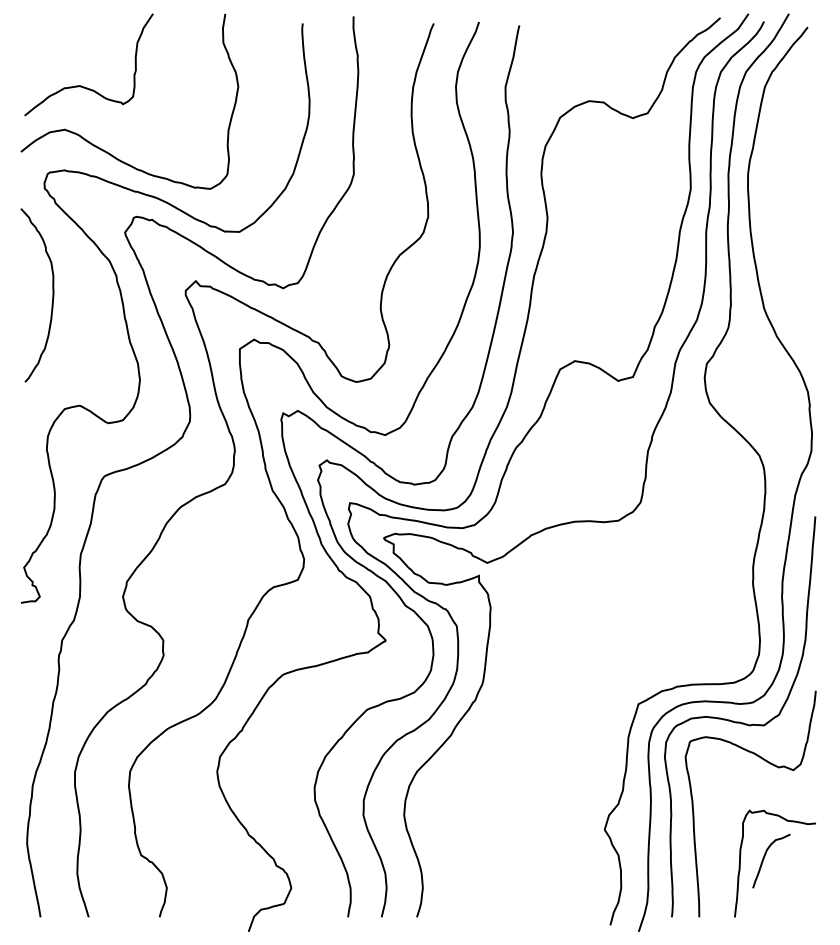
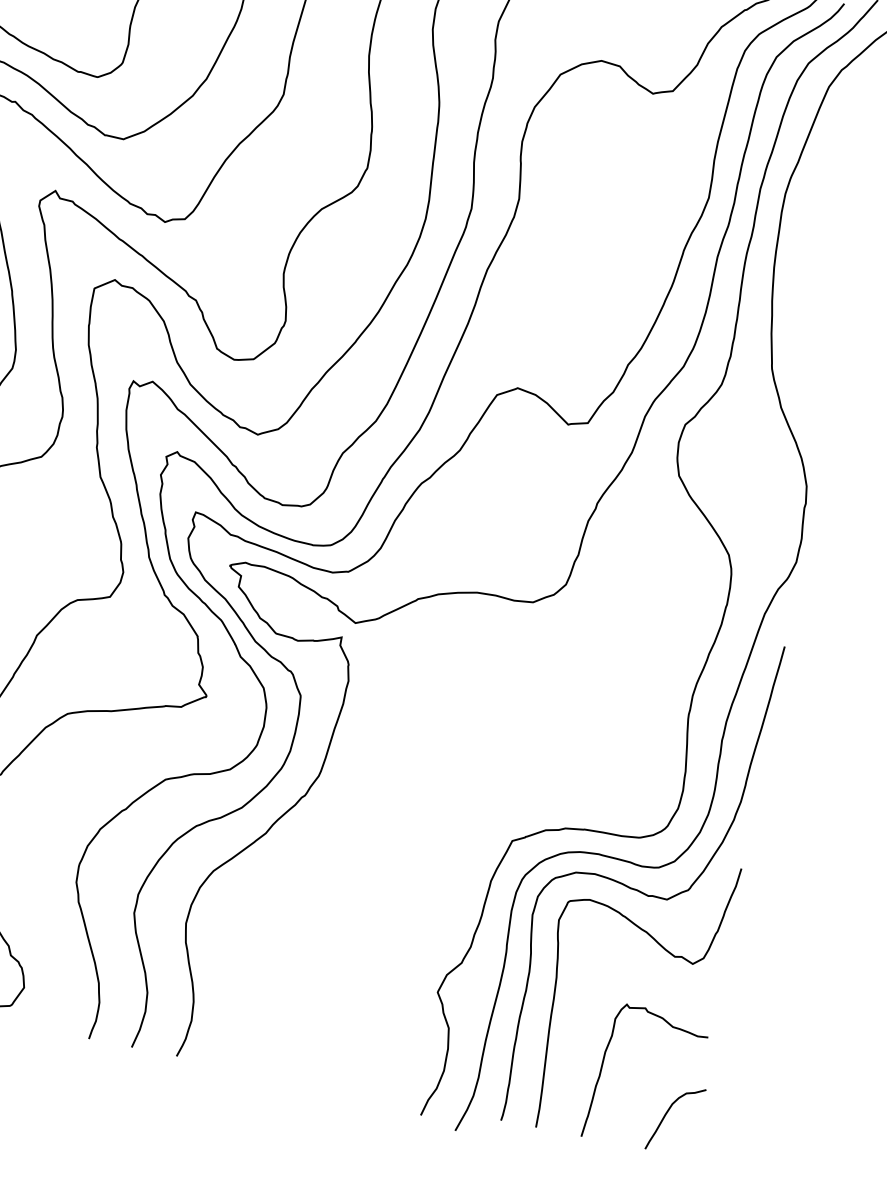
curve: (764, 859) -> (667, 1115), moved

